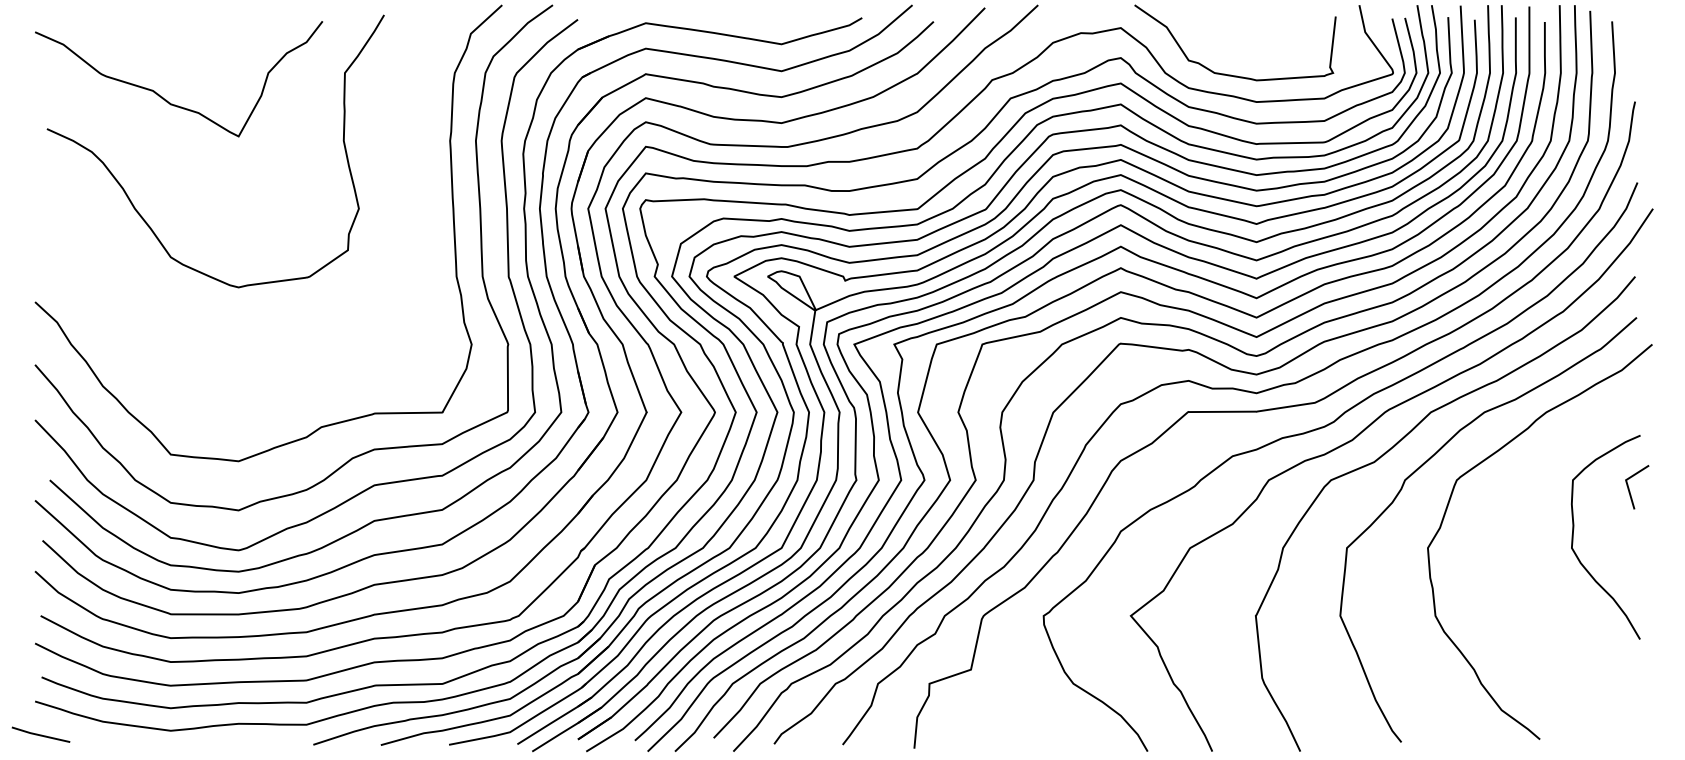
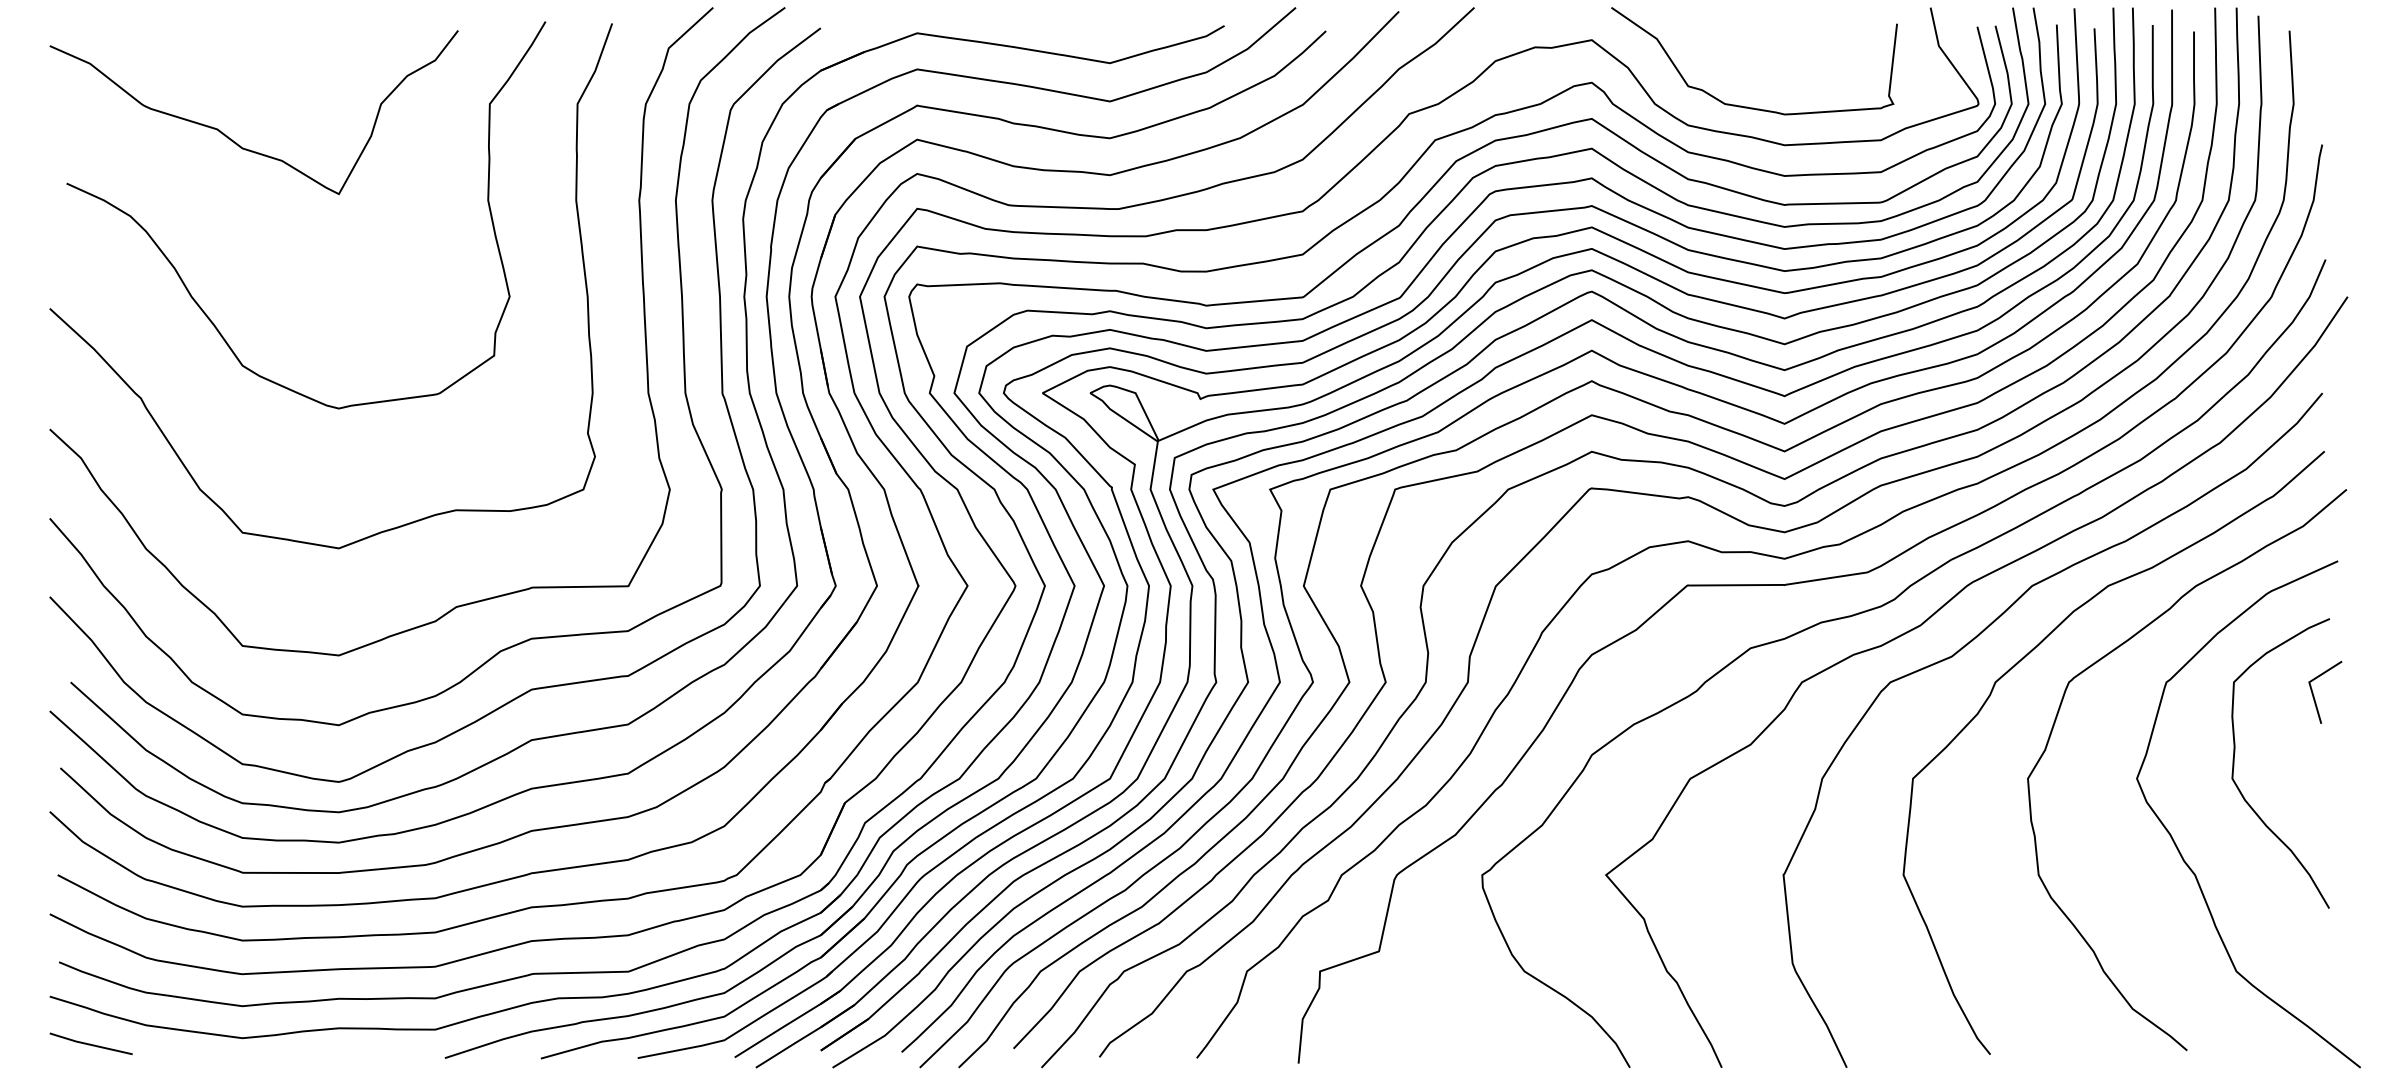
curve: (100, 280) -> (142, 398), added
curve: (1534, 597) -> (2179, 849), added
line: (40, 734) -> (90, 1043), moved

